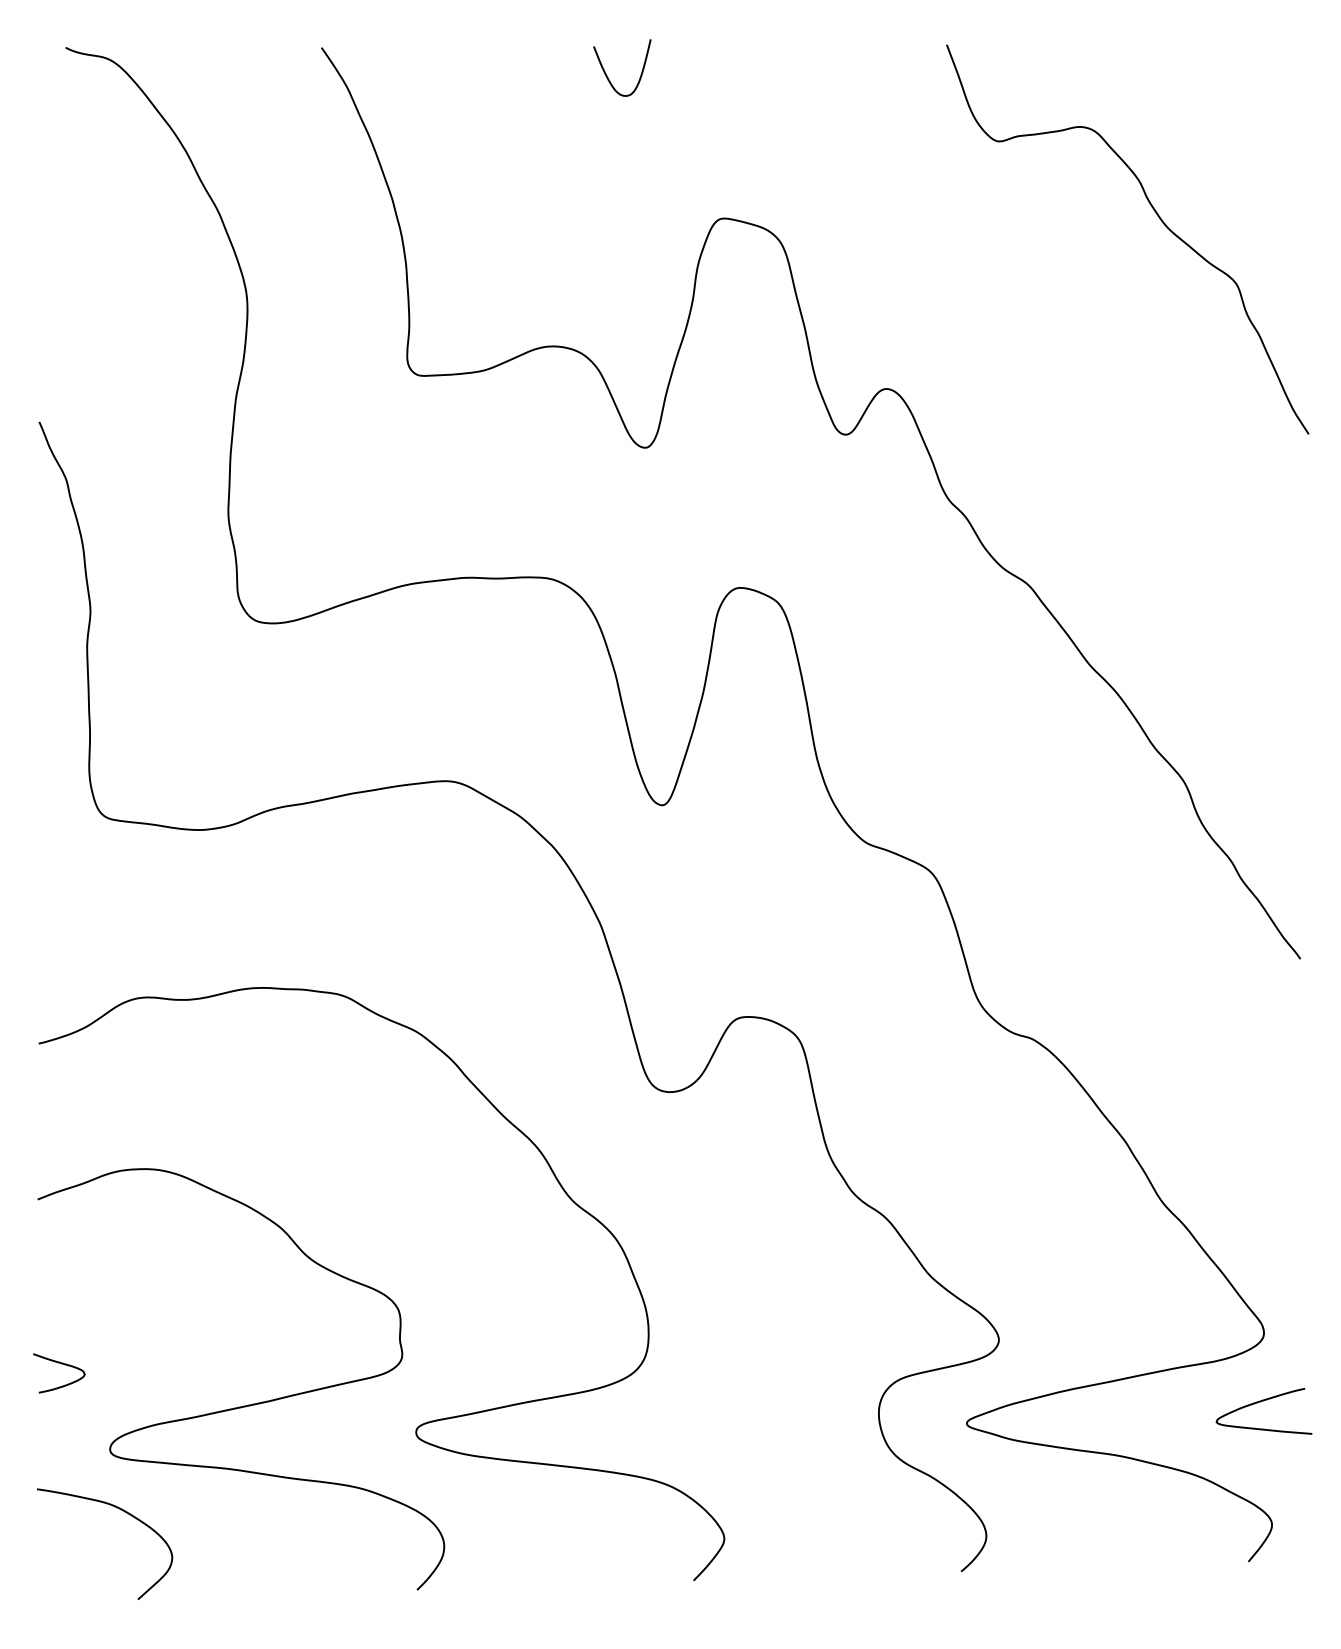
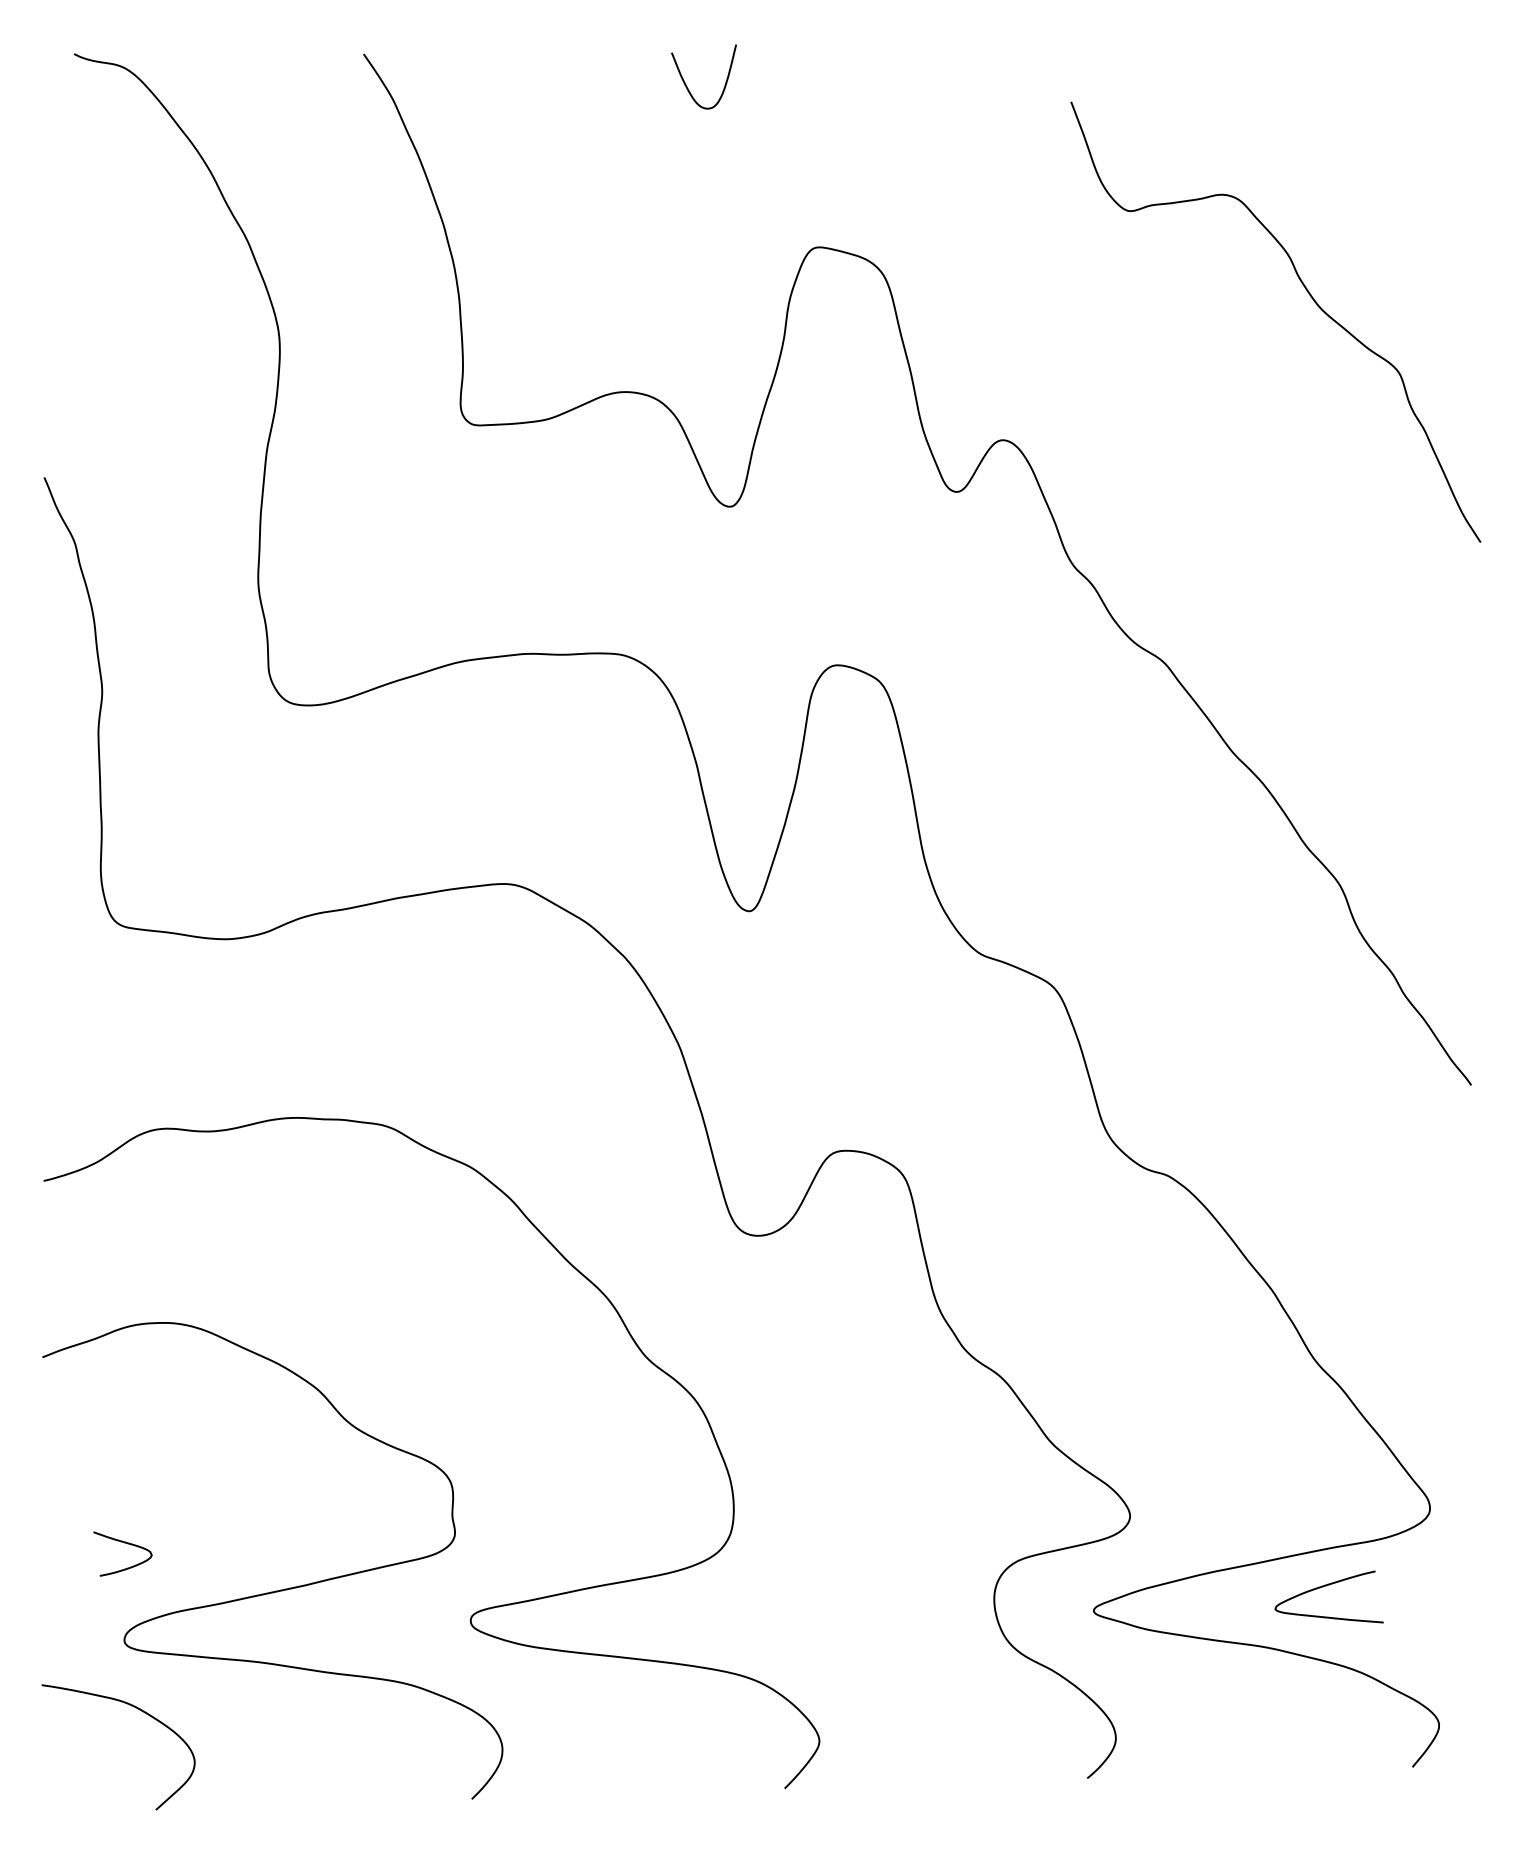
curve: (1159, 218) -> (1311, 298), moved
curve: (60, 1364) -> (124, 1543), moved
curve: (1261, 1402) -> (1326, 1586), moved

